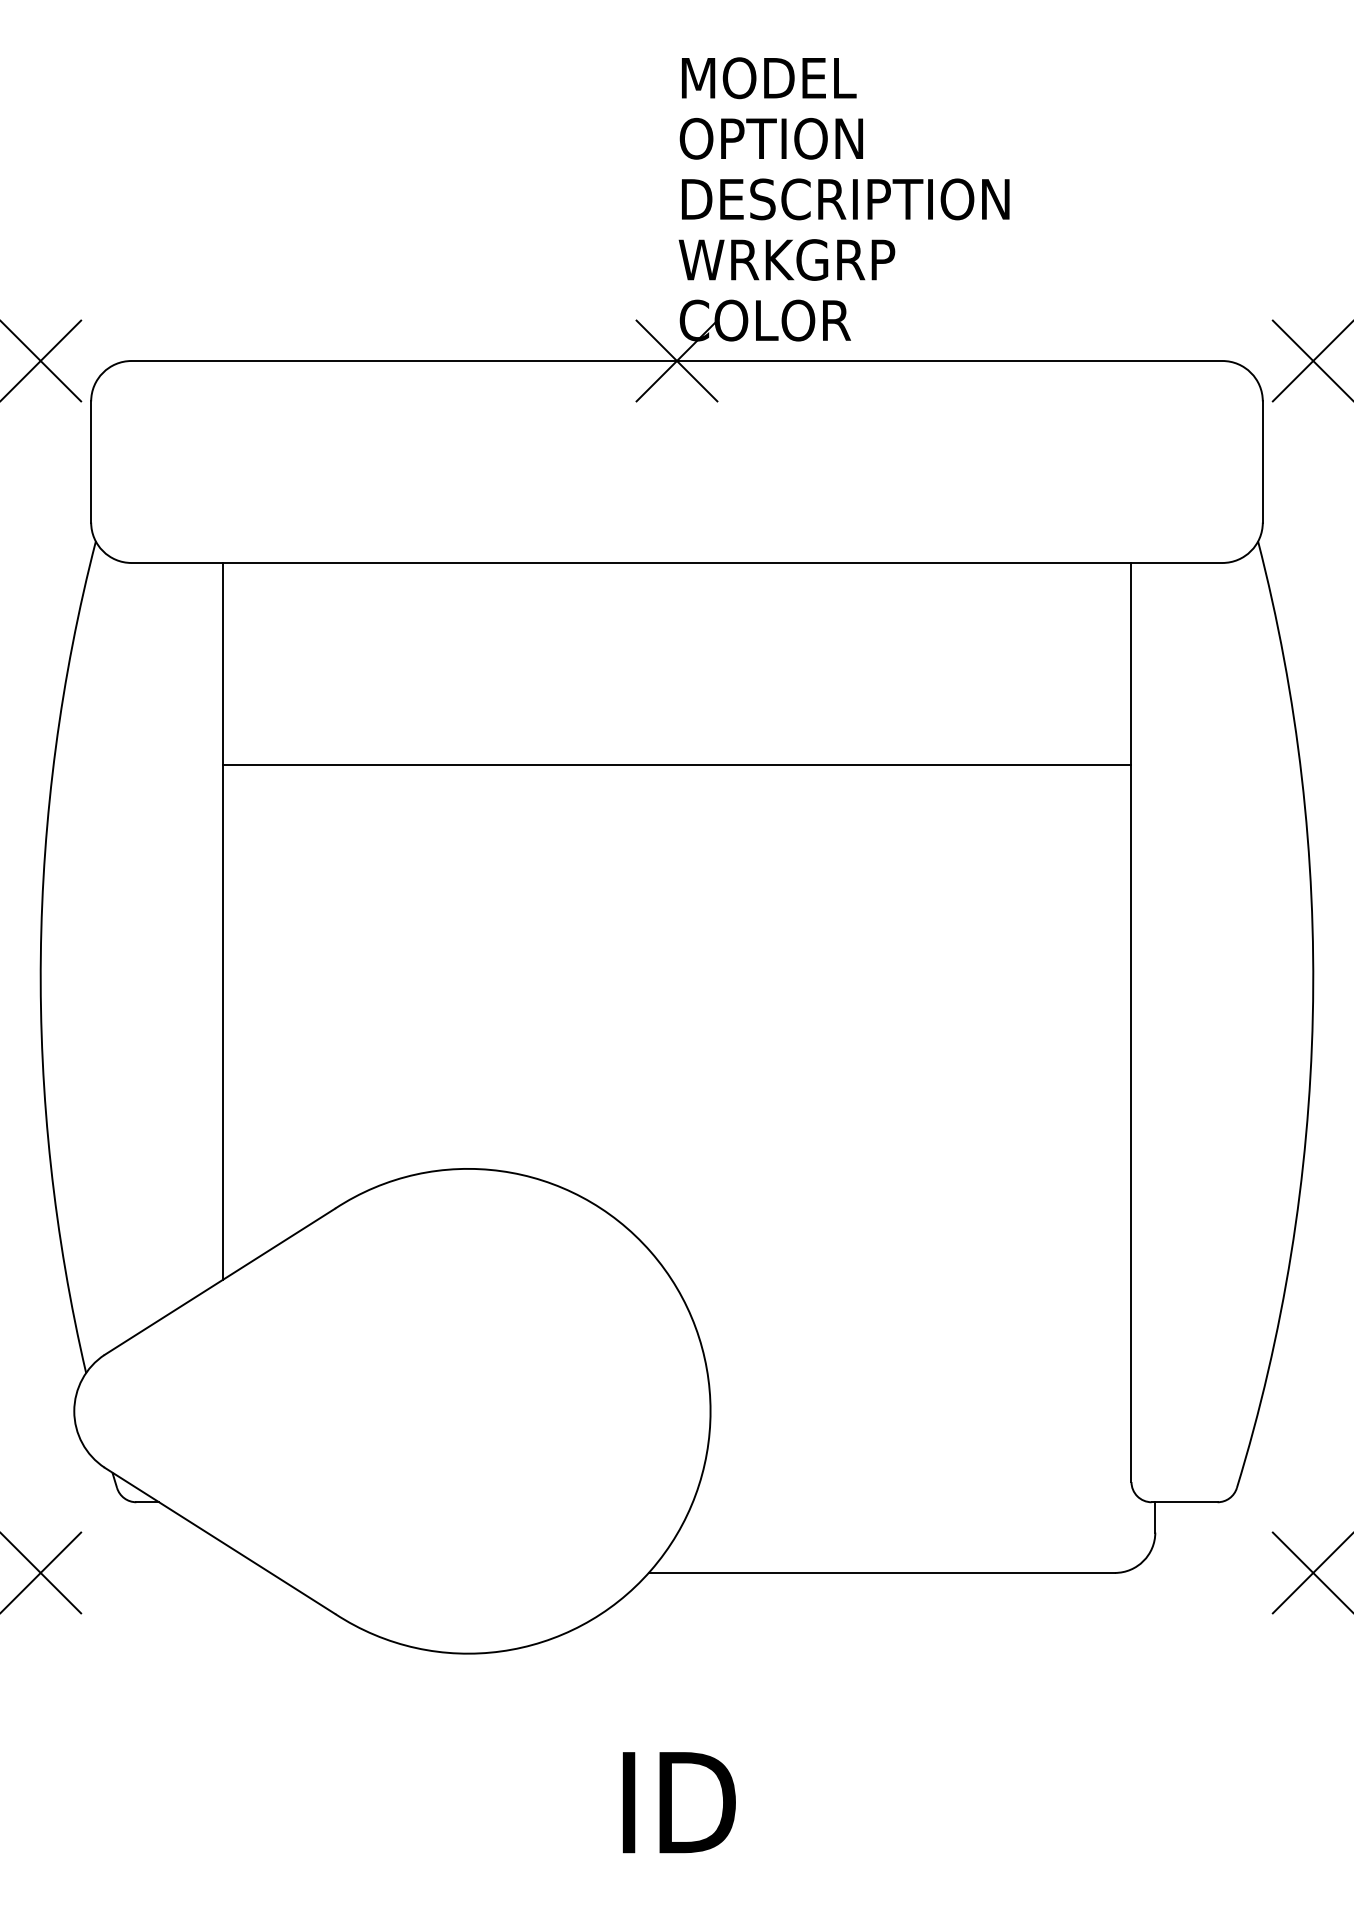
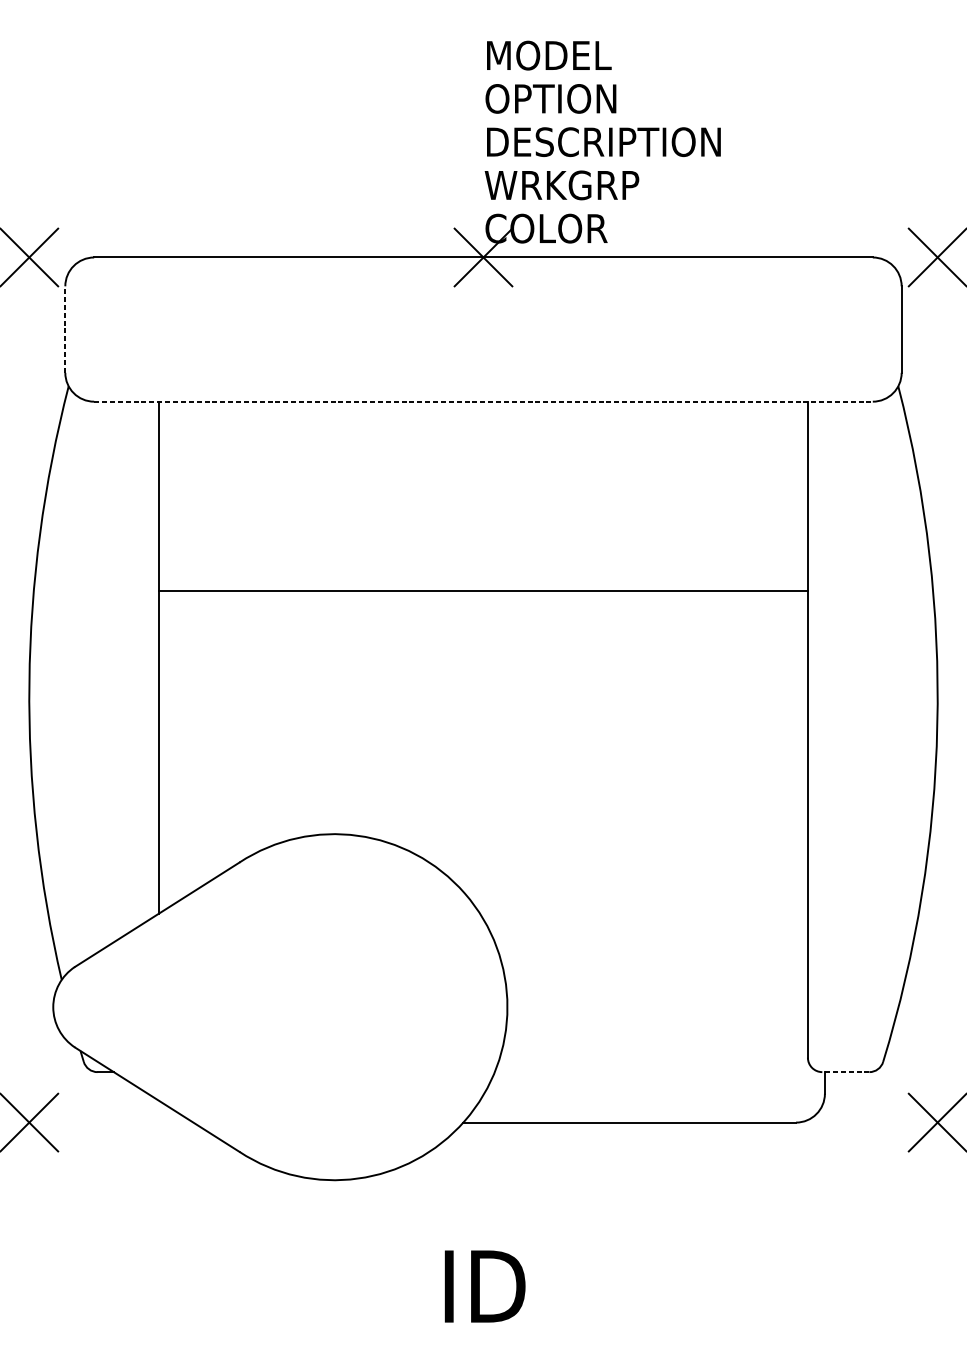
line: (91, 462) -> (65, 329), solid -> dashed
line: (677, 562) -> (483, 401), solid -> dashed
line: (676, 764) -> (483, 590), moved
line: (1184, 1502) -> (845, 1072), solid -> dashed

